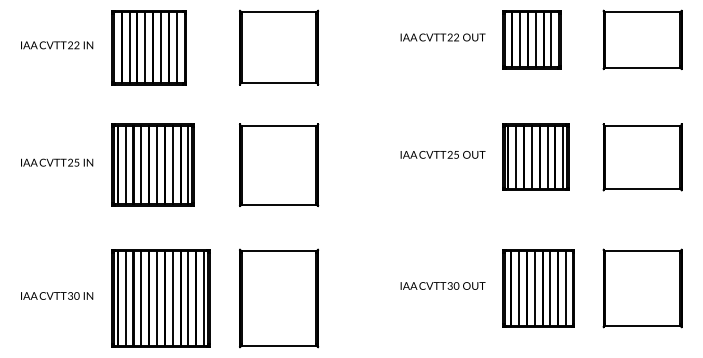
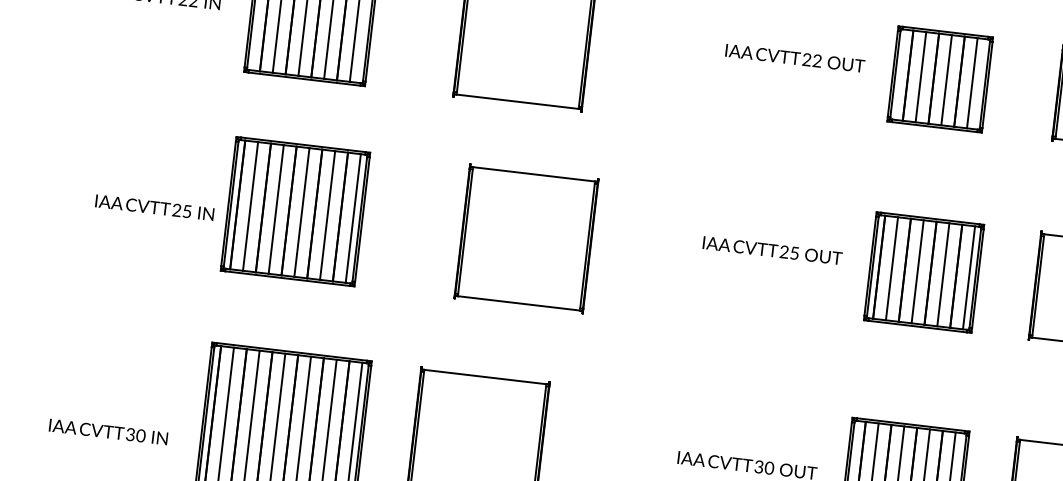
text: (57, 162) -> (155, 207), moved
part: (279, 164) -> (527, 237), moved
text: (57, 295) -> (109, 431), moved

